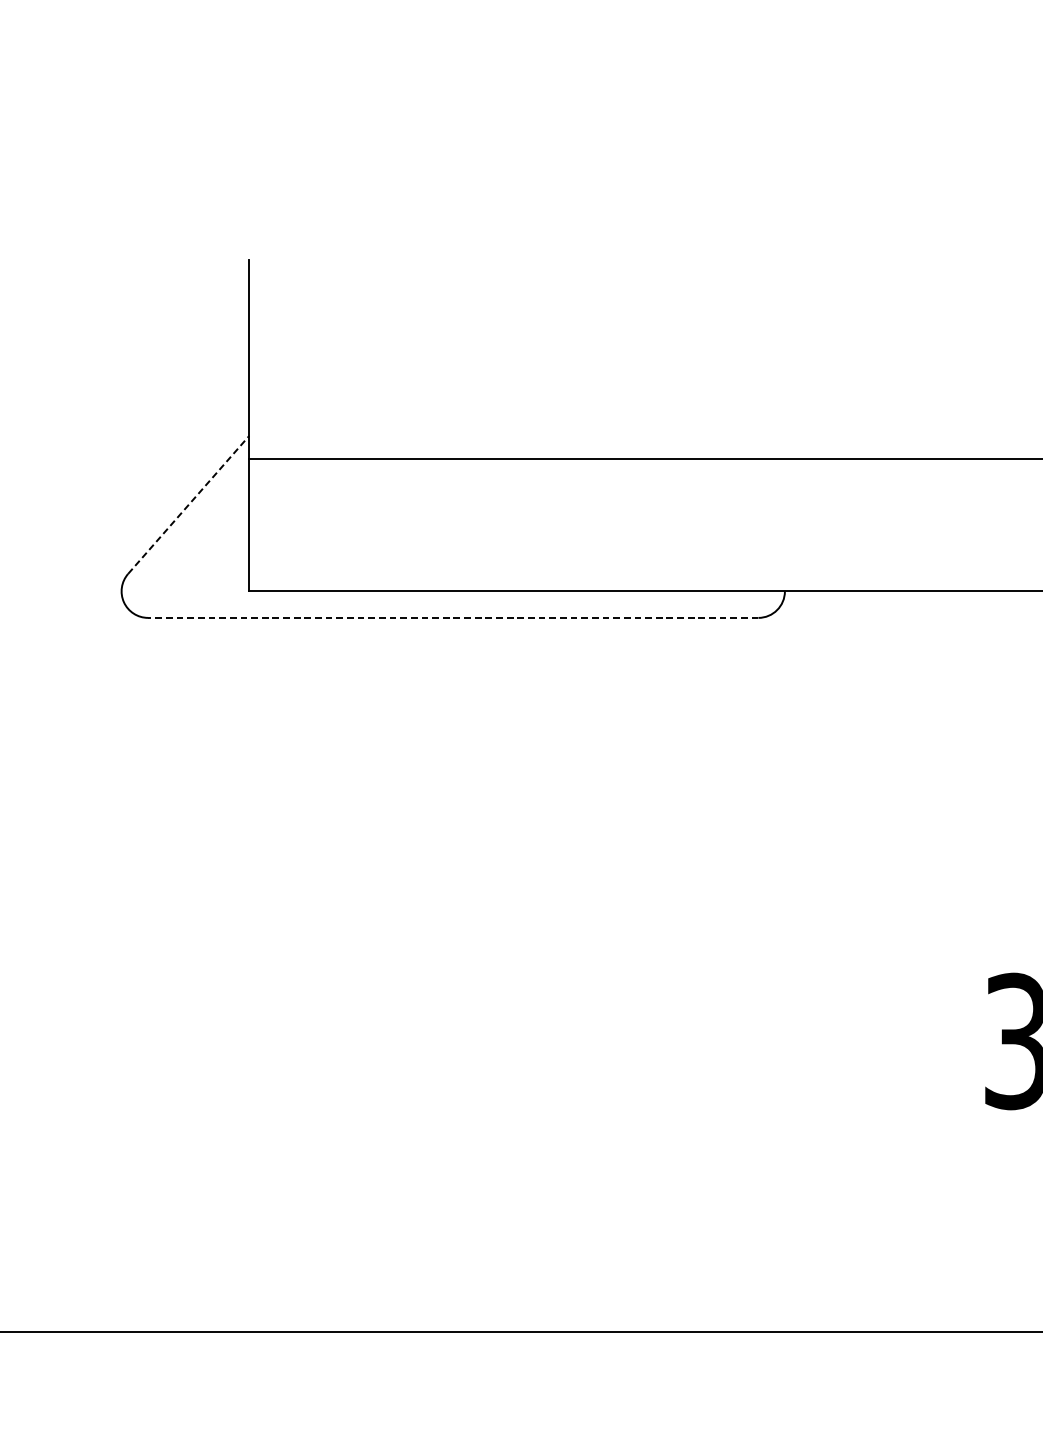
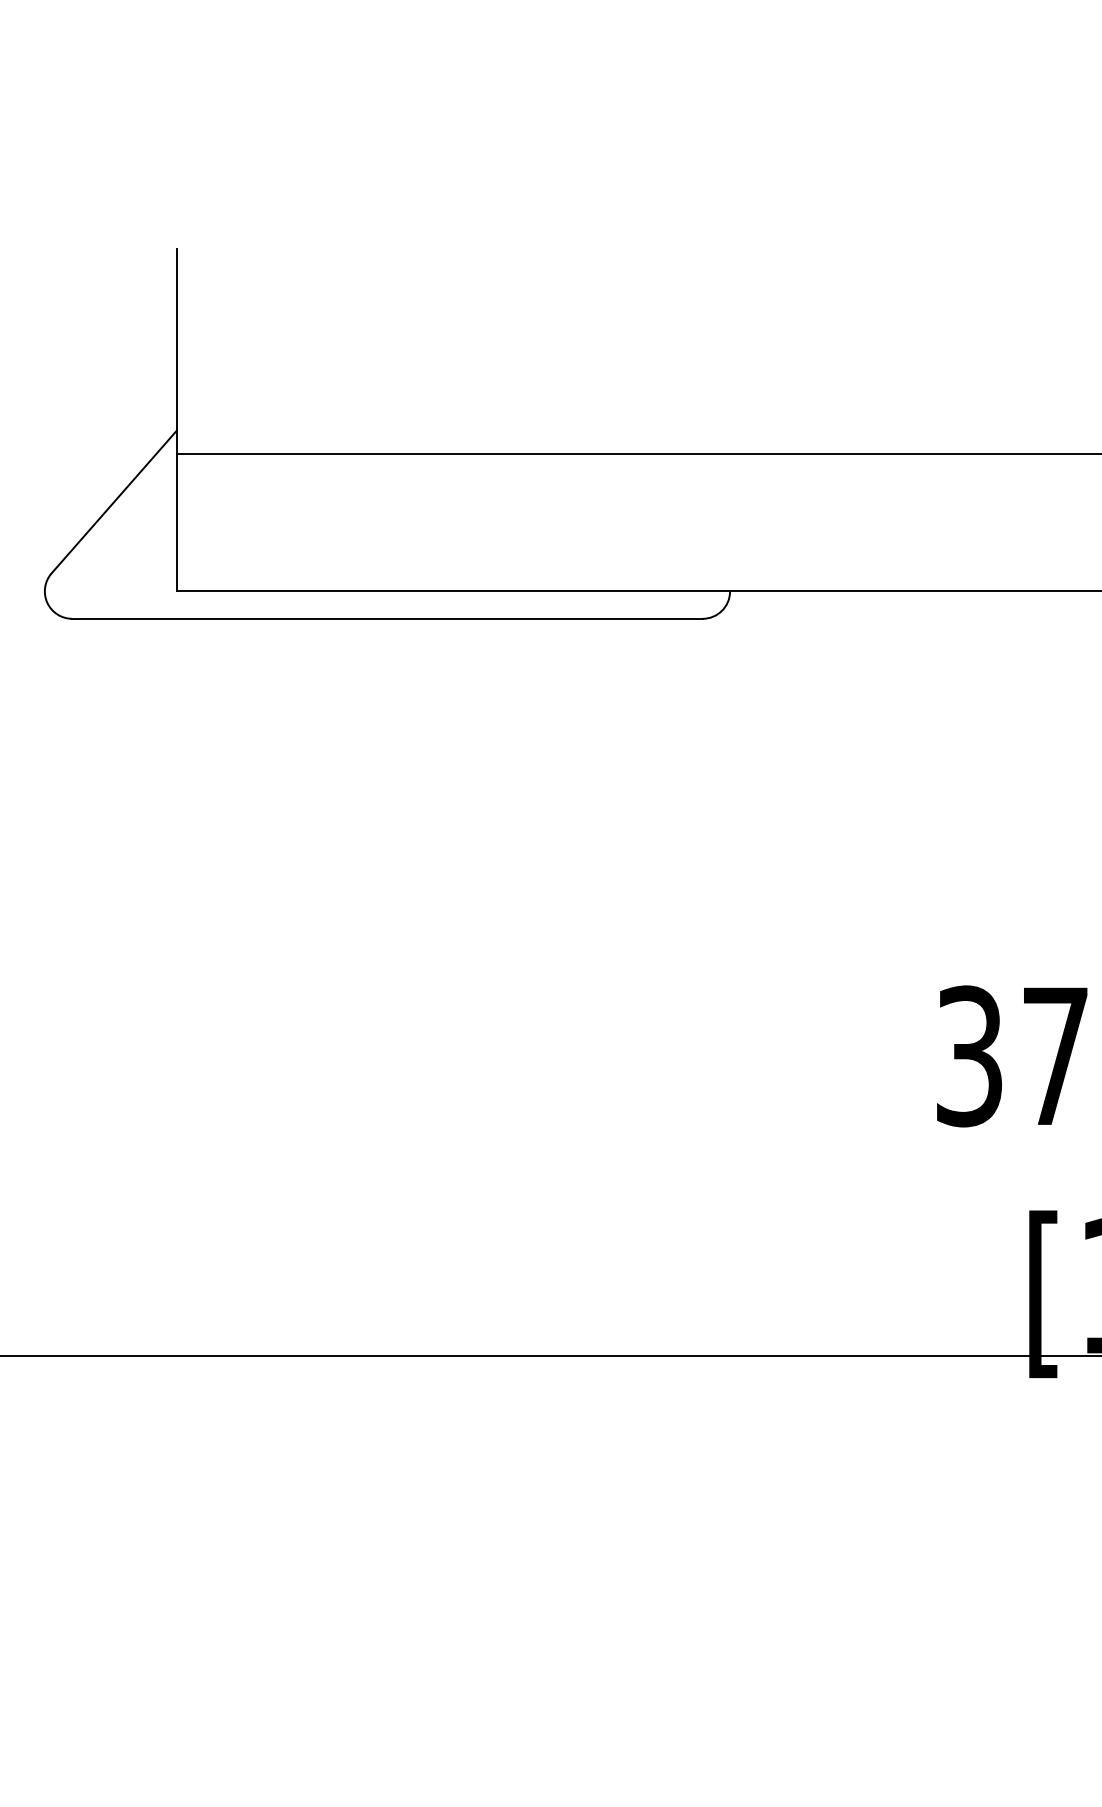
line: (189, 505) -> (114, 502), dashed -> solid
line: (452, 617) -> (386, 618), dashed -> solid

